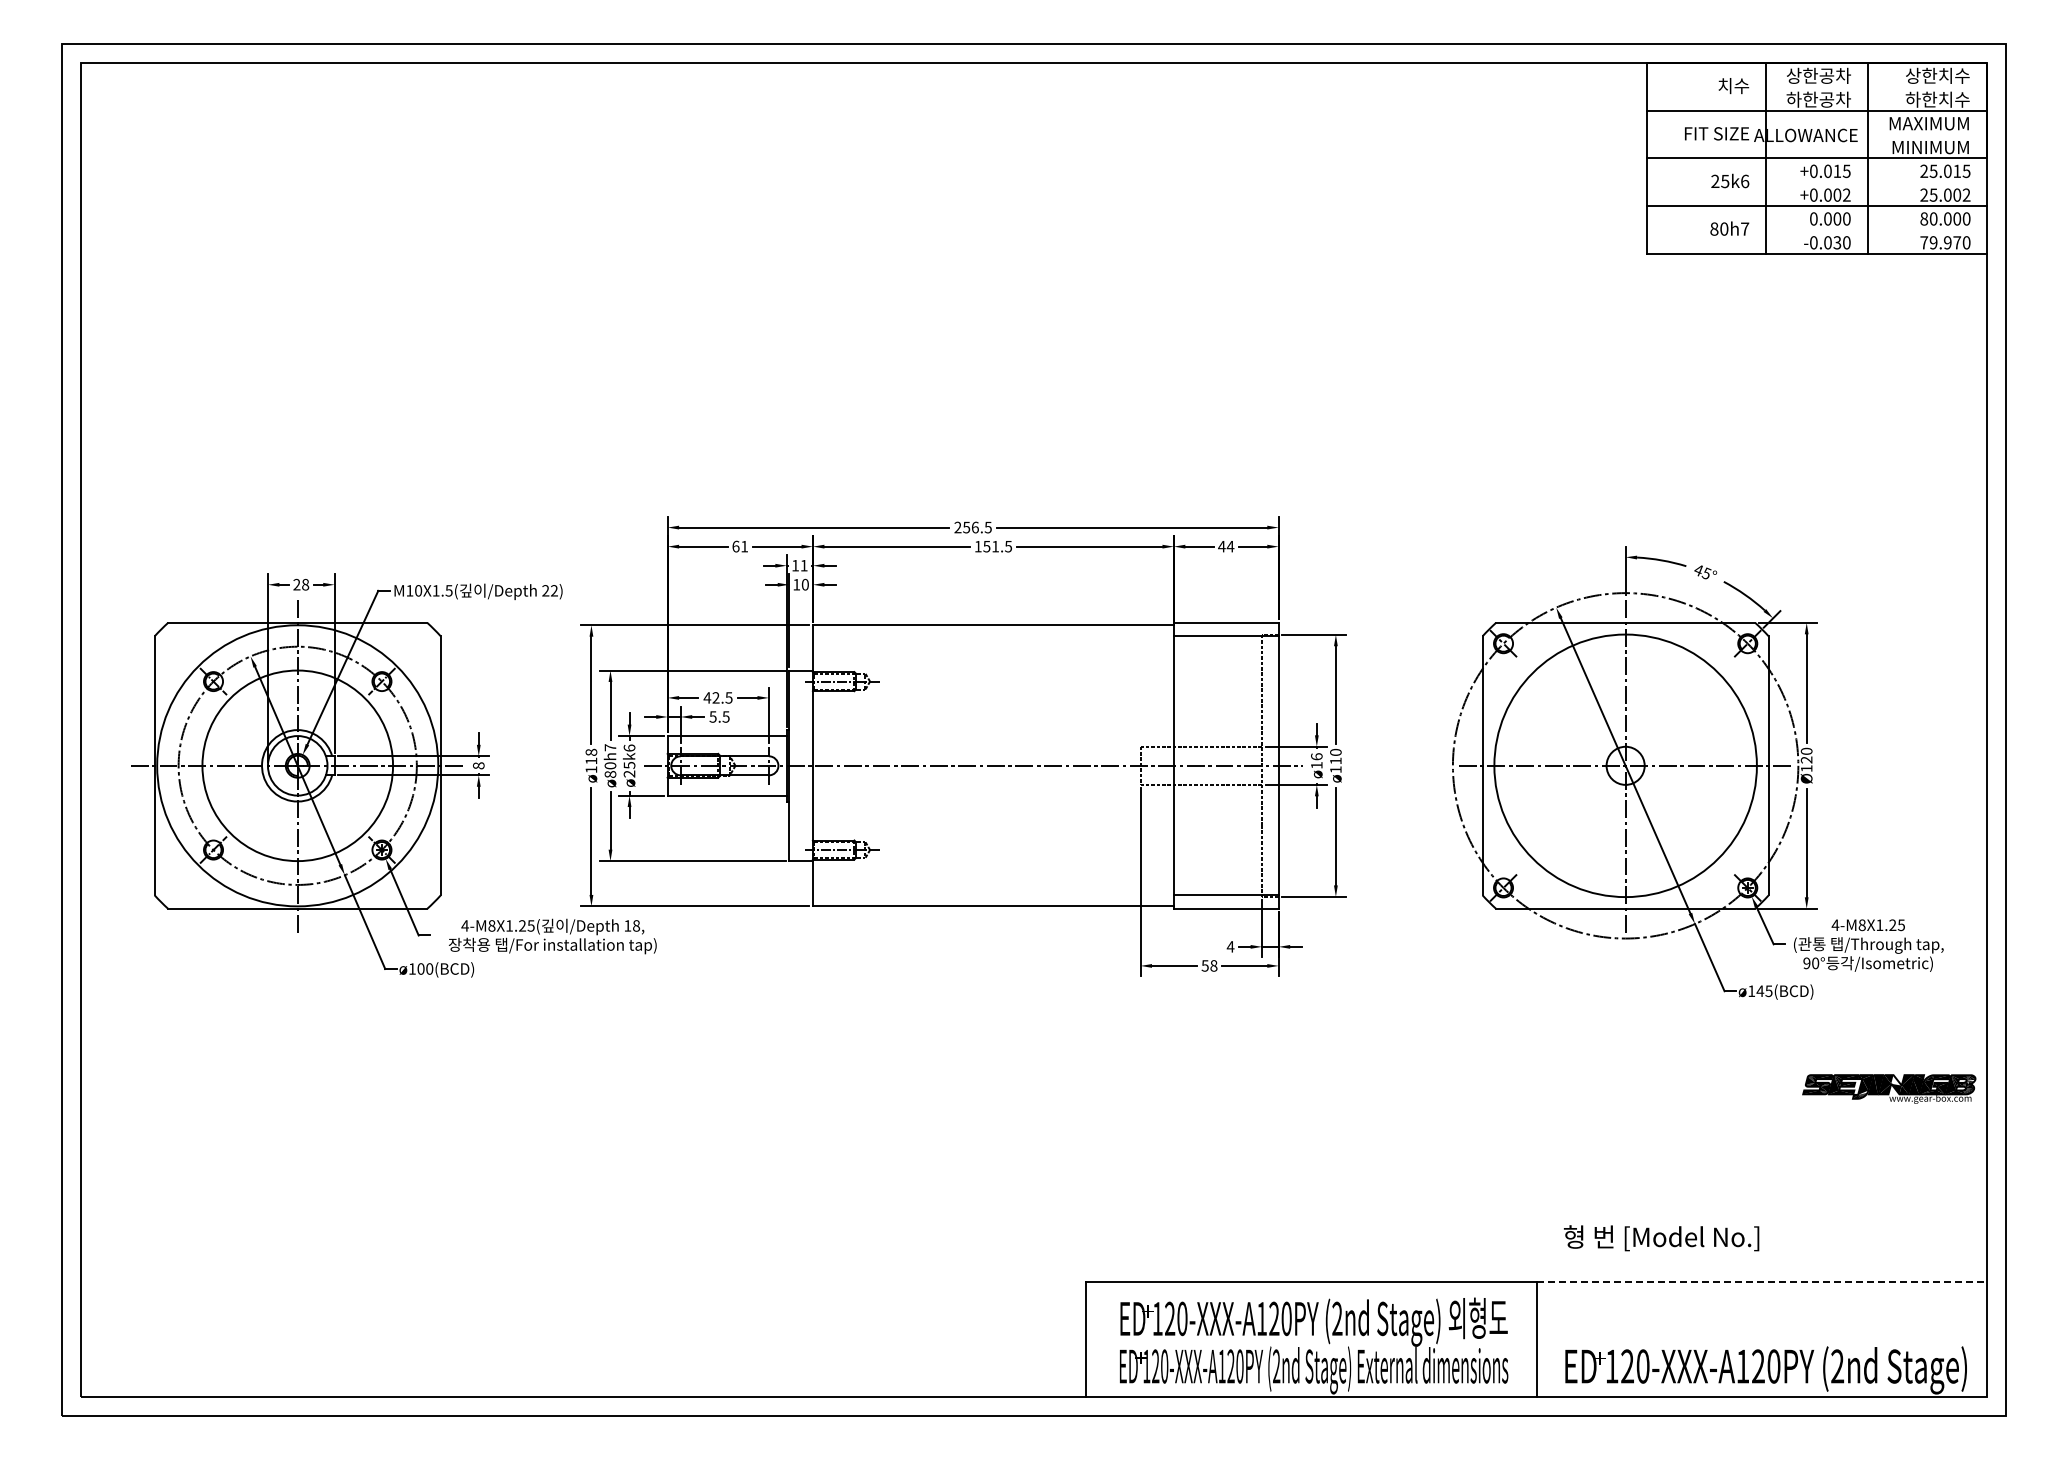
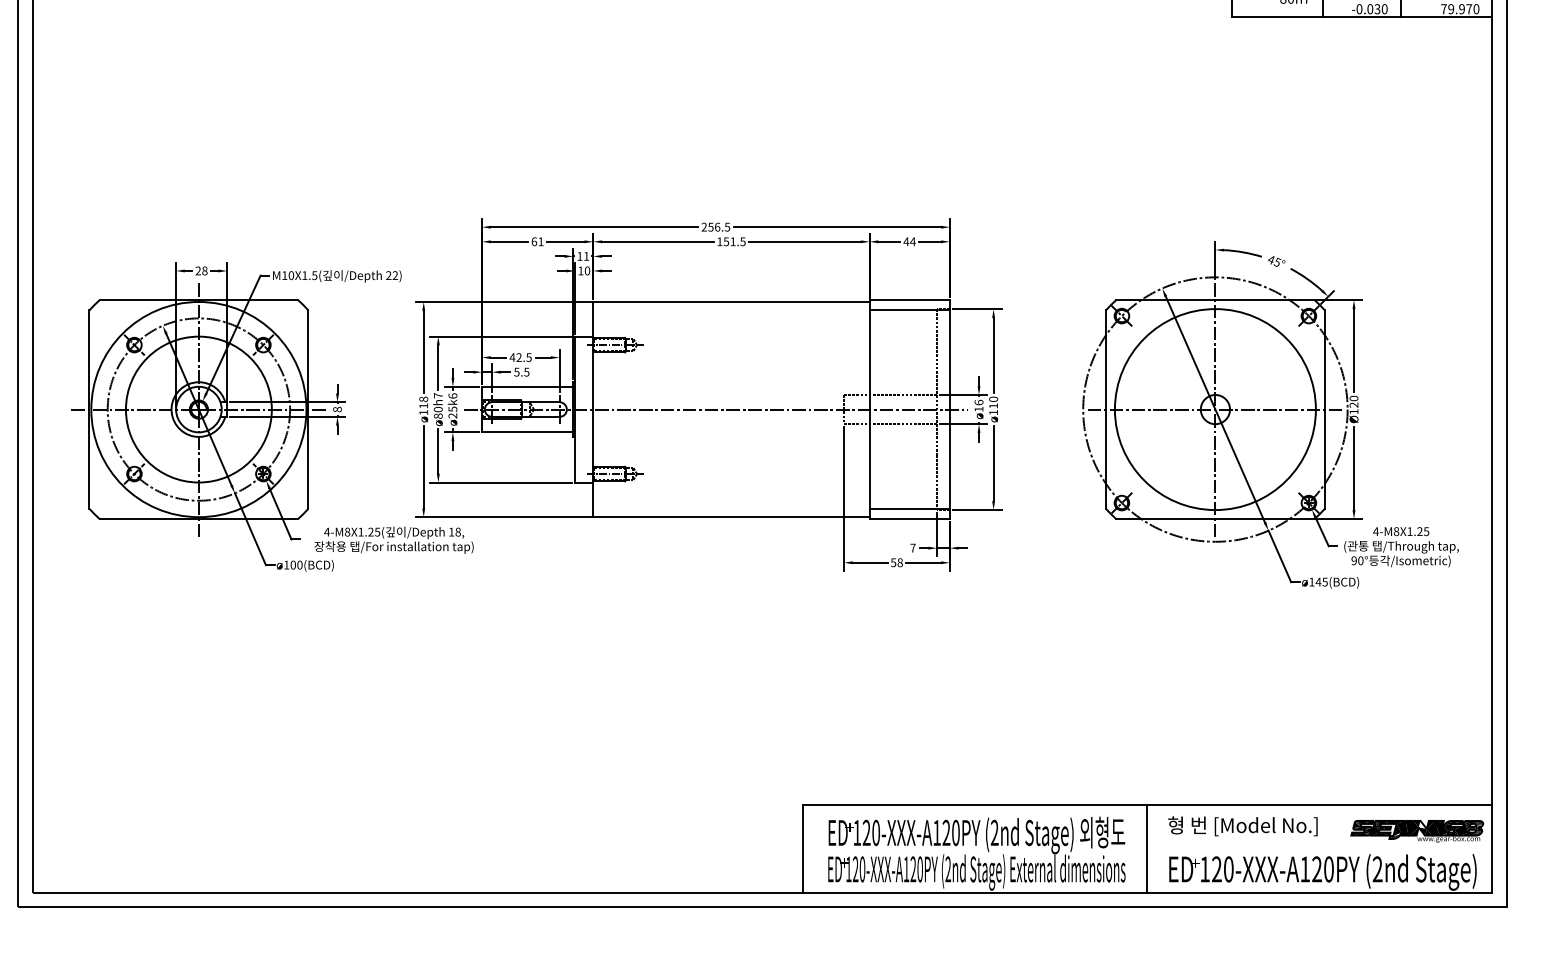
text: (1230, 946) -> (912, 547), 4 -> 7
part: (1889, 1088) -> (1417, 831), moved
text: (1661, 1238) -> (1242, 826), moved
line: (1762, 1281) -> (1320, 804), dashed -> solid

